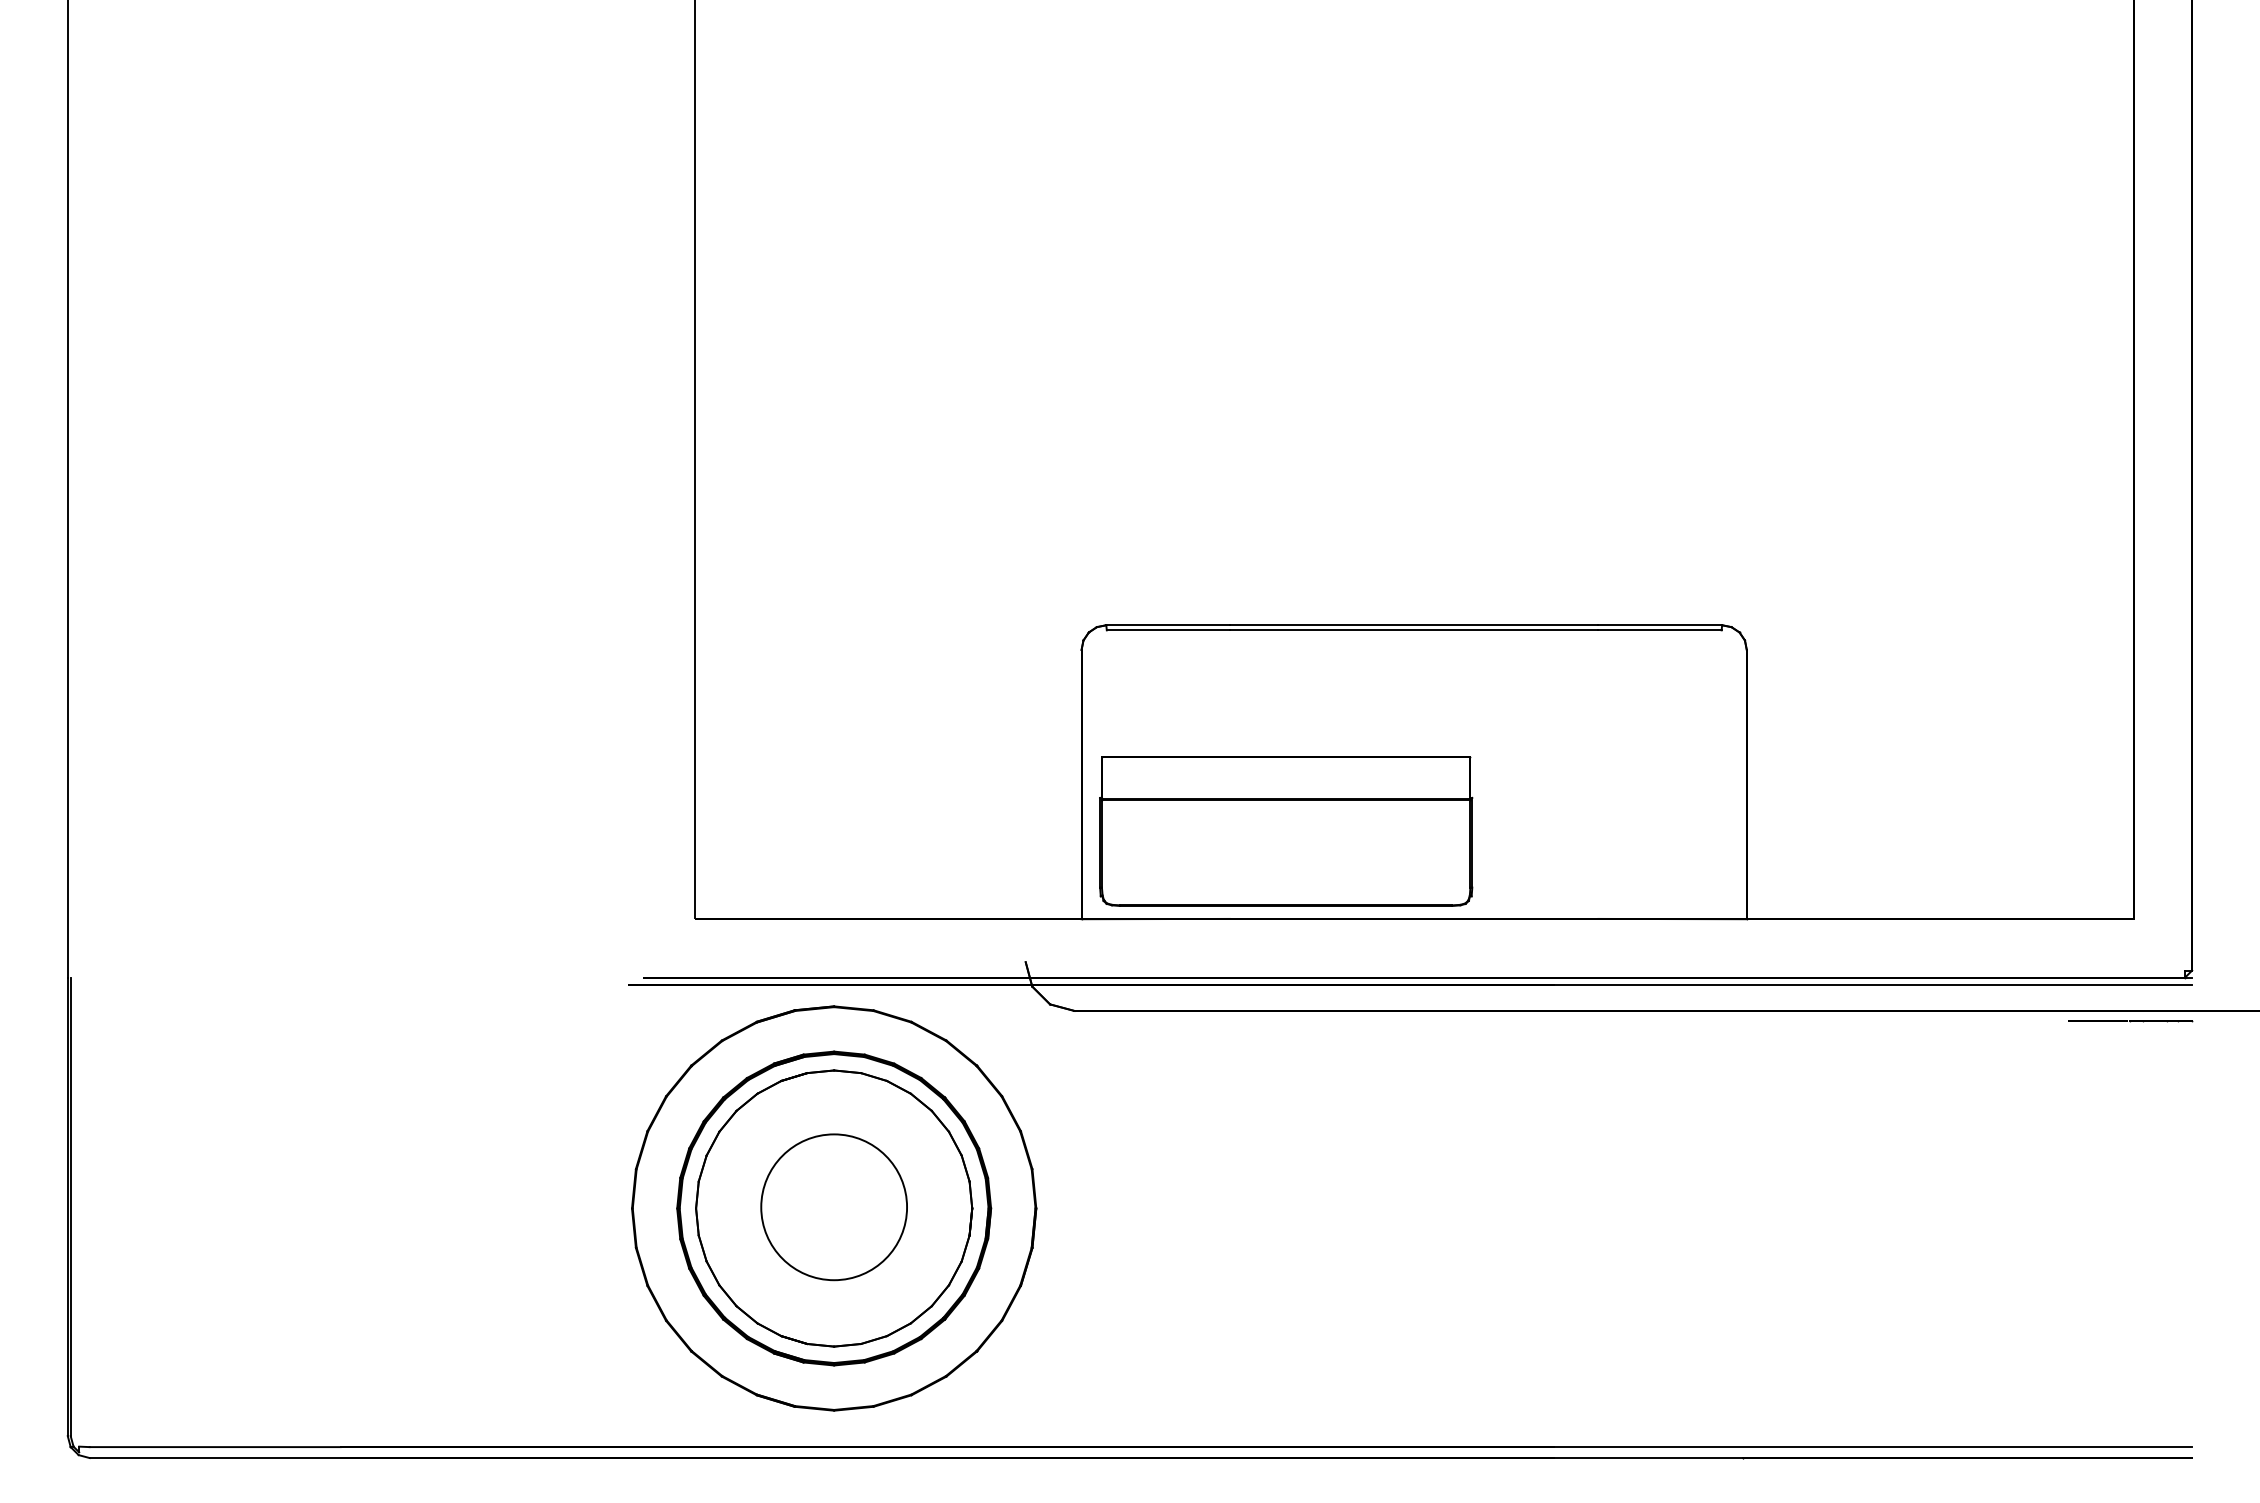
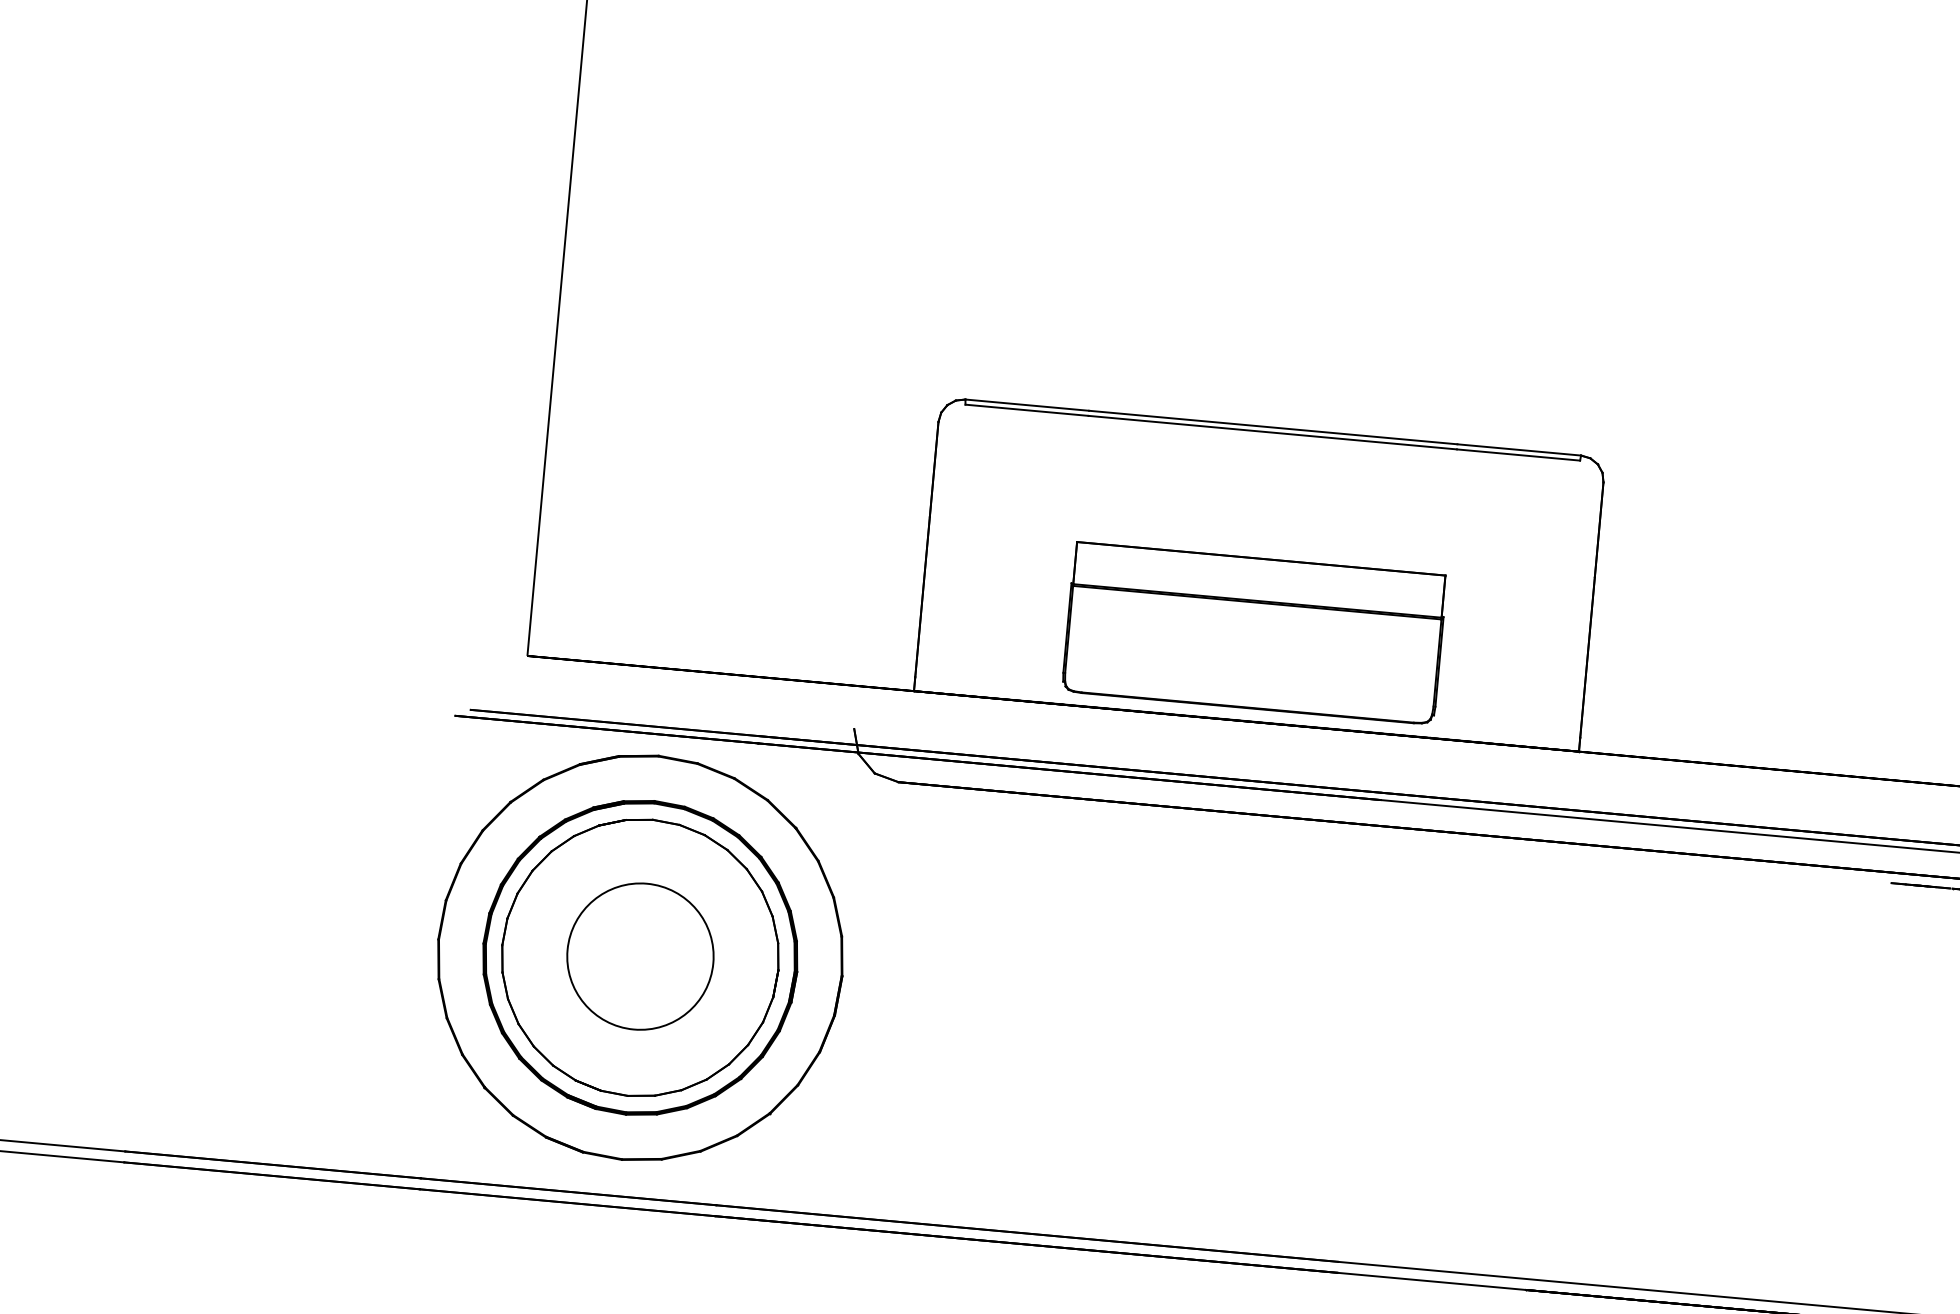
part: (1286, 831) -> (1254, 633), moved

